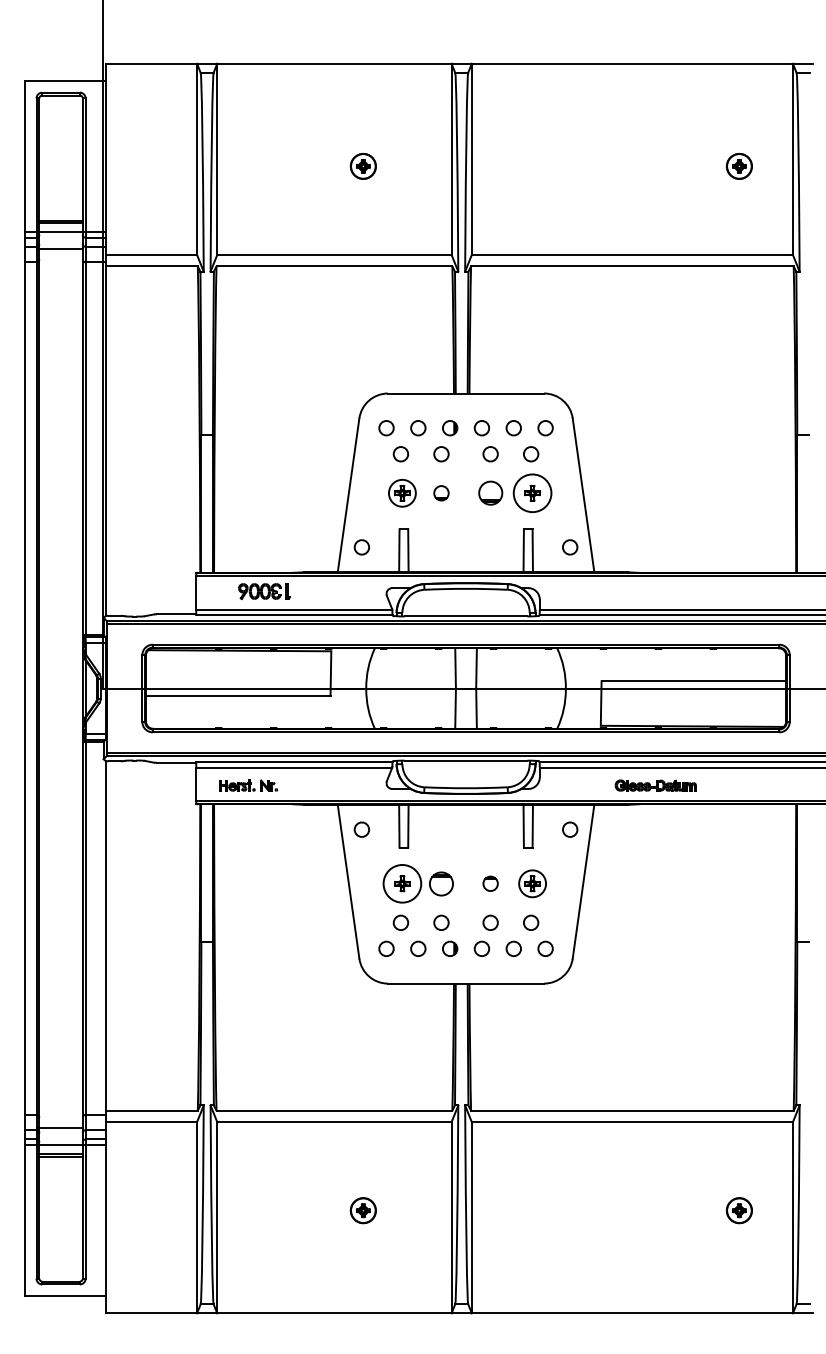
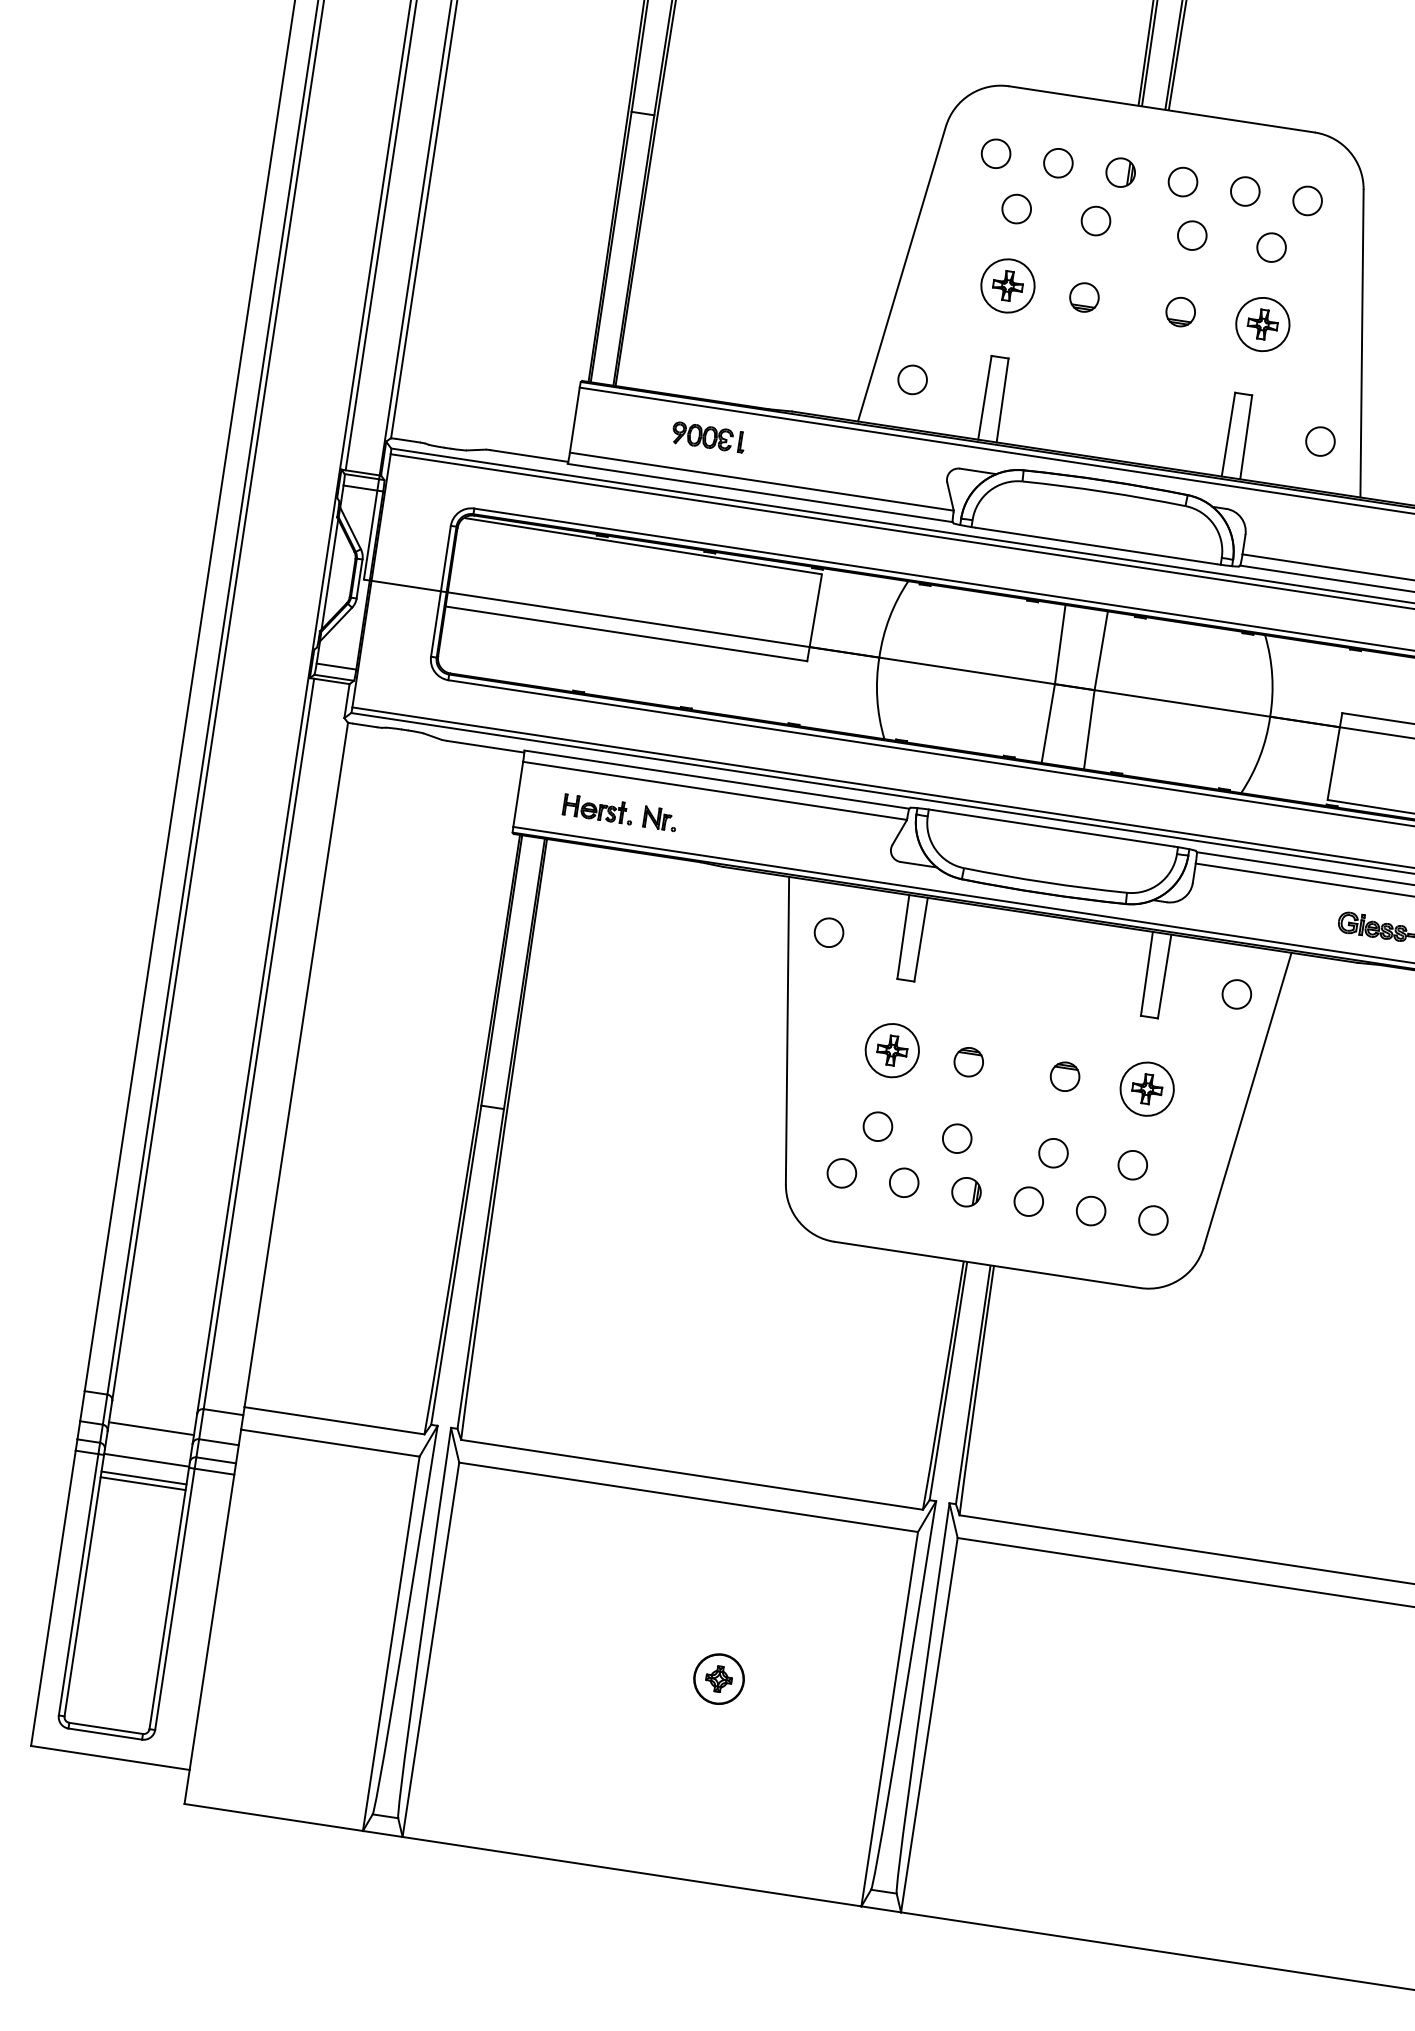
circle: (532, 492) -> (1262, 322), size x0.71
part: (490, 493) -> (1180, 312), size x0.62
part: (264, 591) -> (708, 437), size x0.71
circle: (401, 883) -> (890, 1049), size x0.71
part: (441, 883) -> (968, 1061), size x0.62

